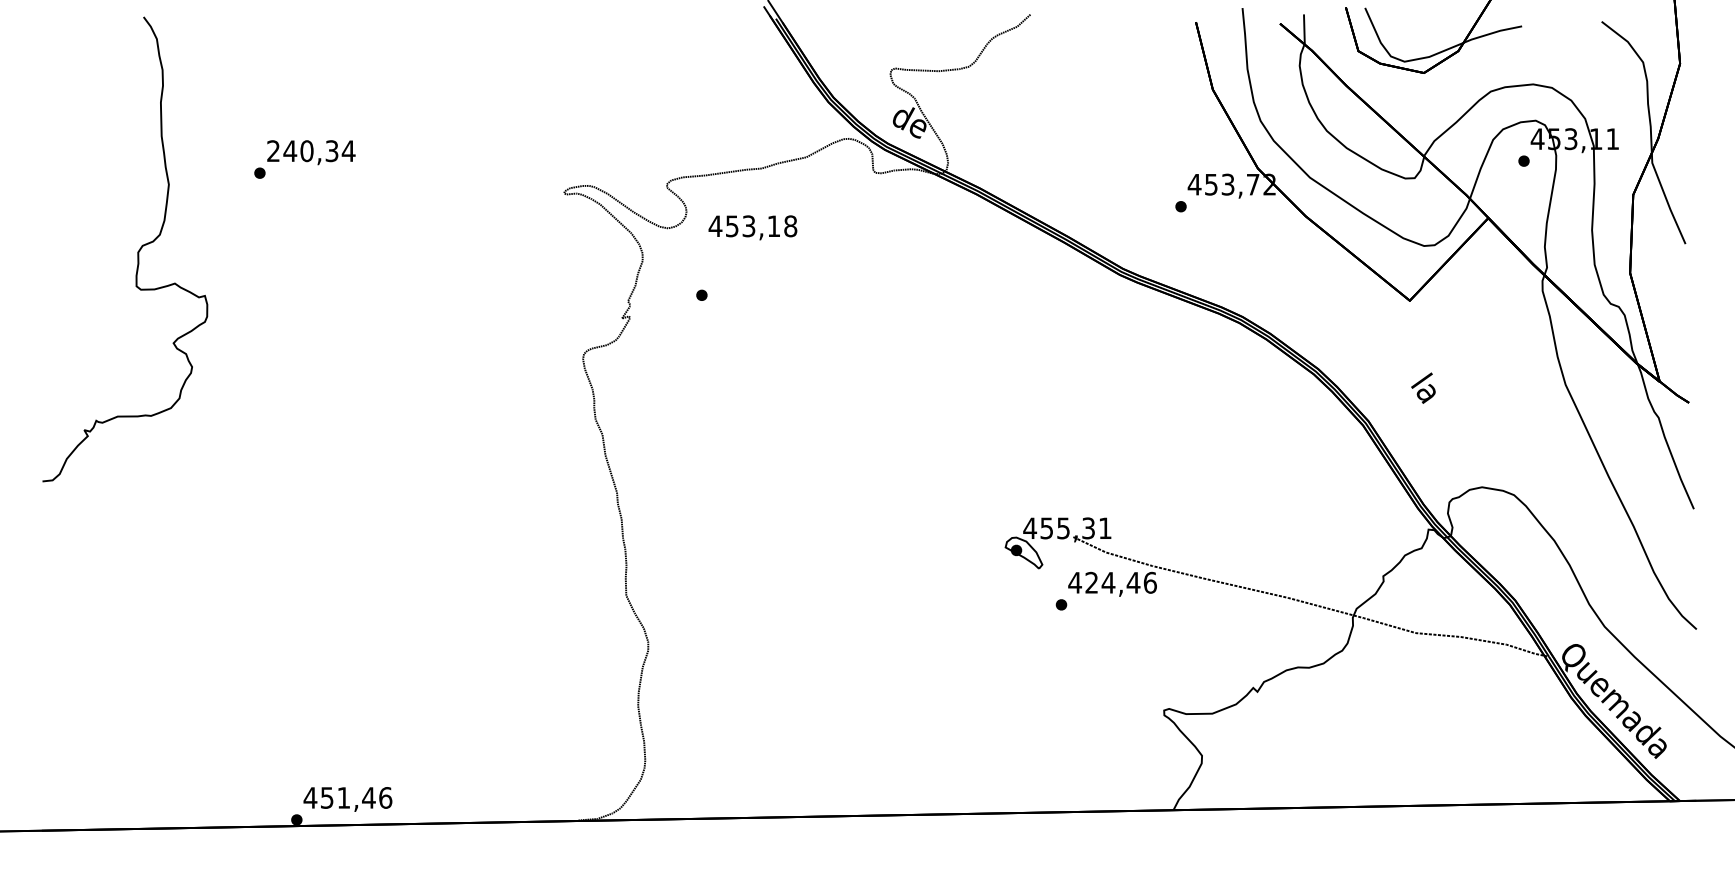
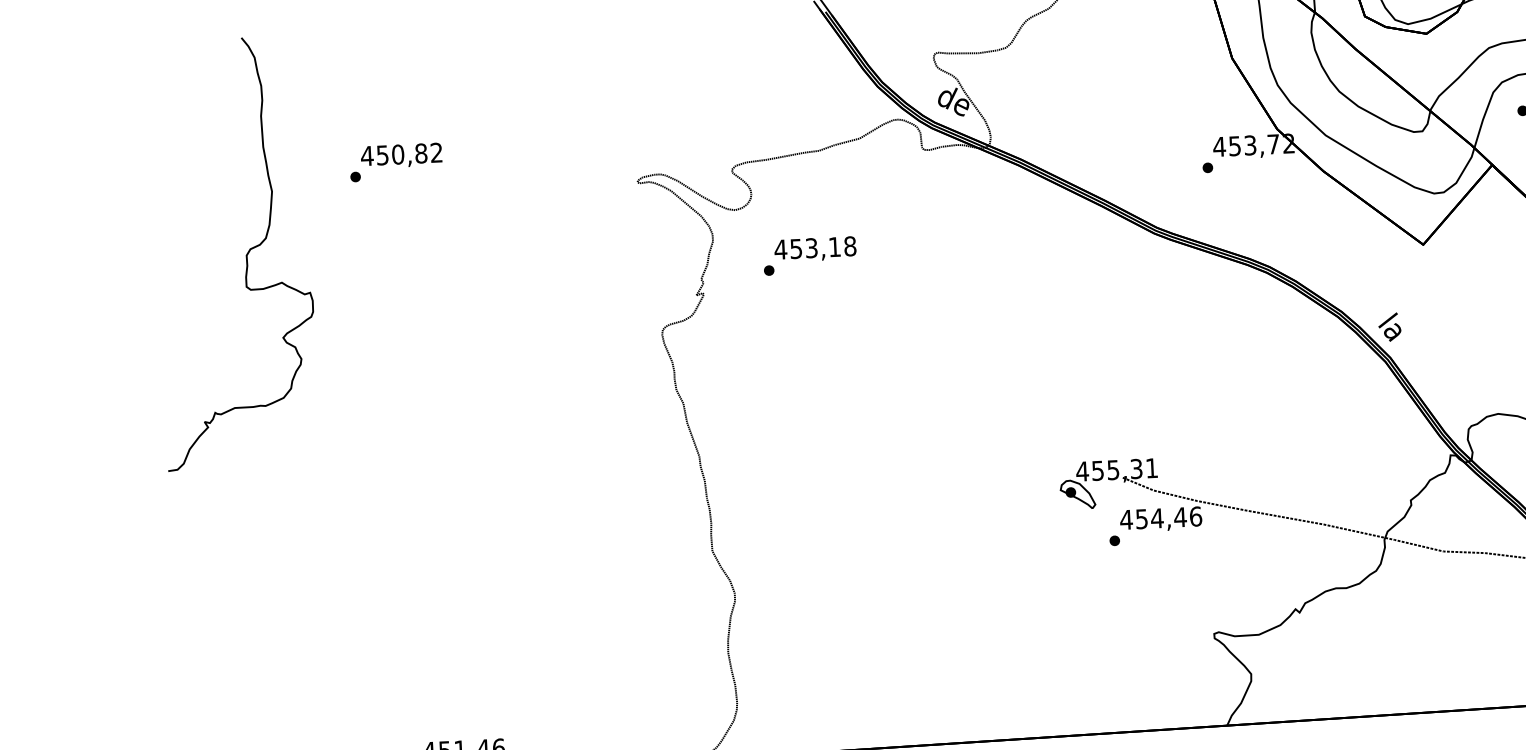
text: (310, 151) -> (401, 154), 240,34 -> 450,82
text: (752, 227) -> (815, 249), moved
text: (1423, 387) -> (1389, 326), moved
text: (1091, 582) -> (1141, 518), 424,46 -> 454,46

